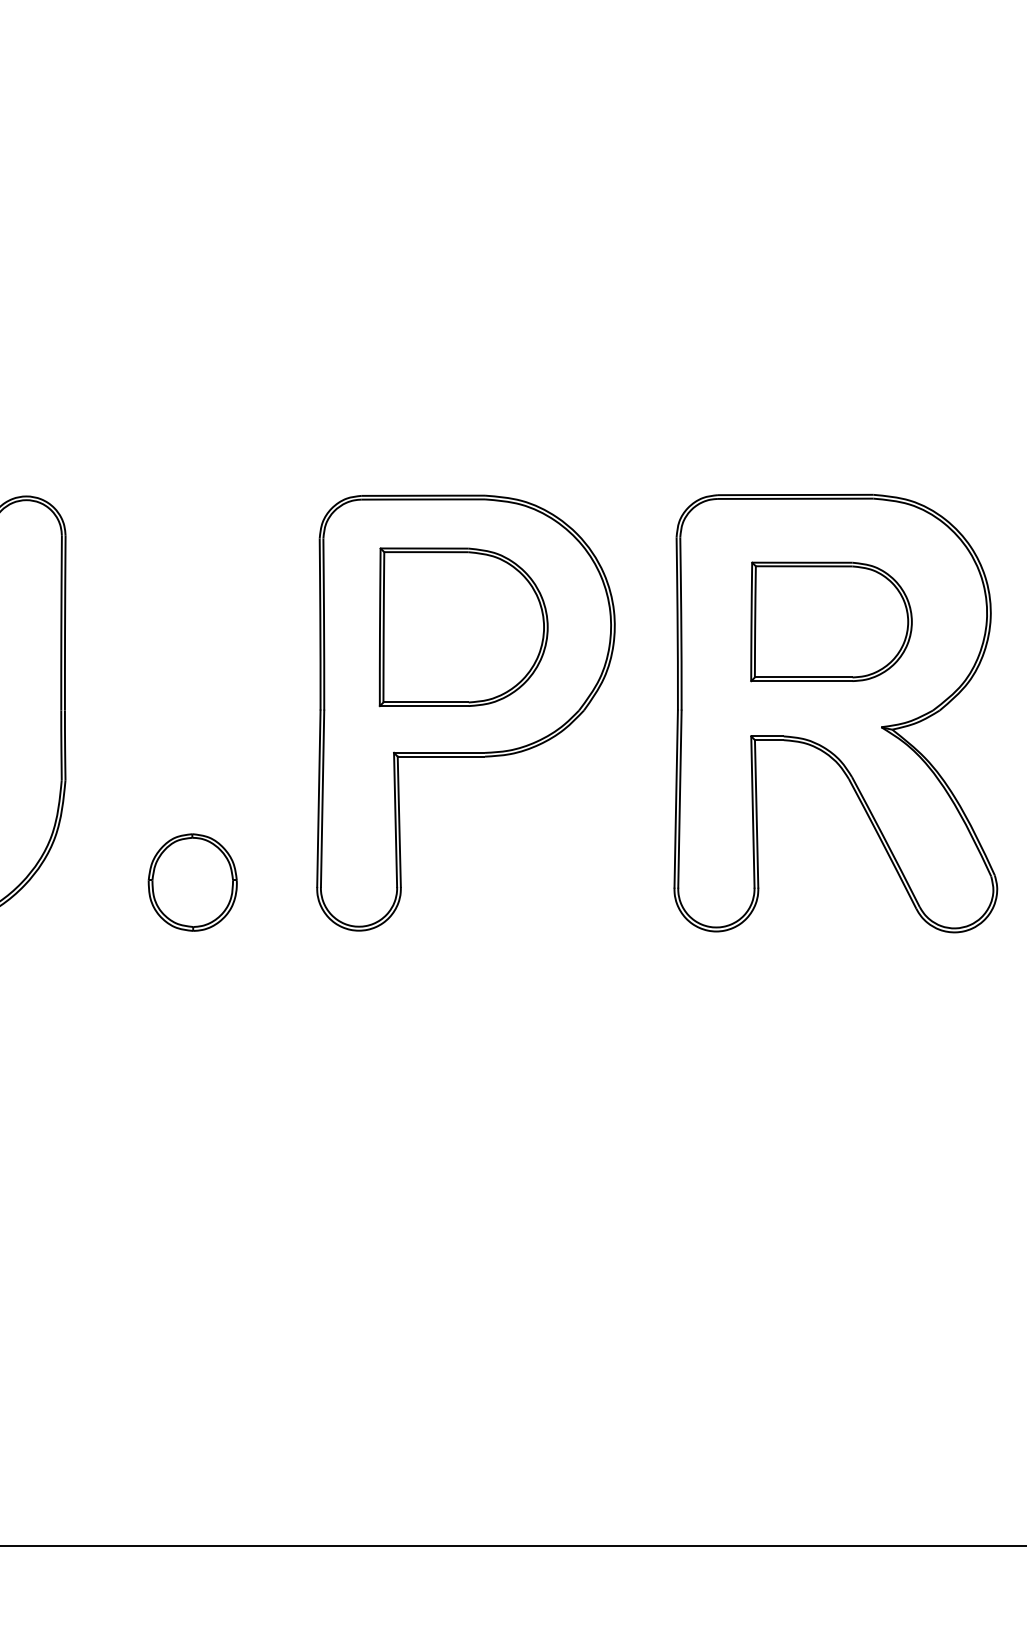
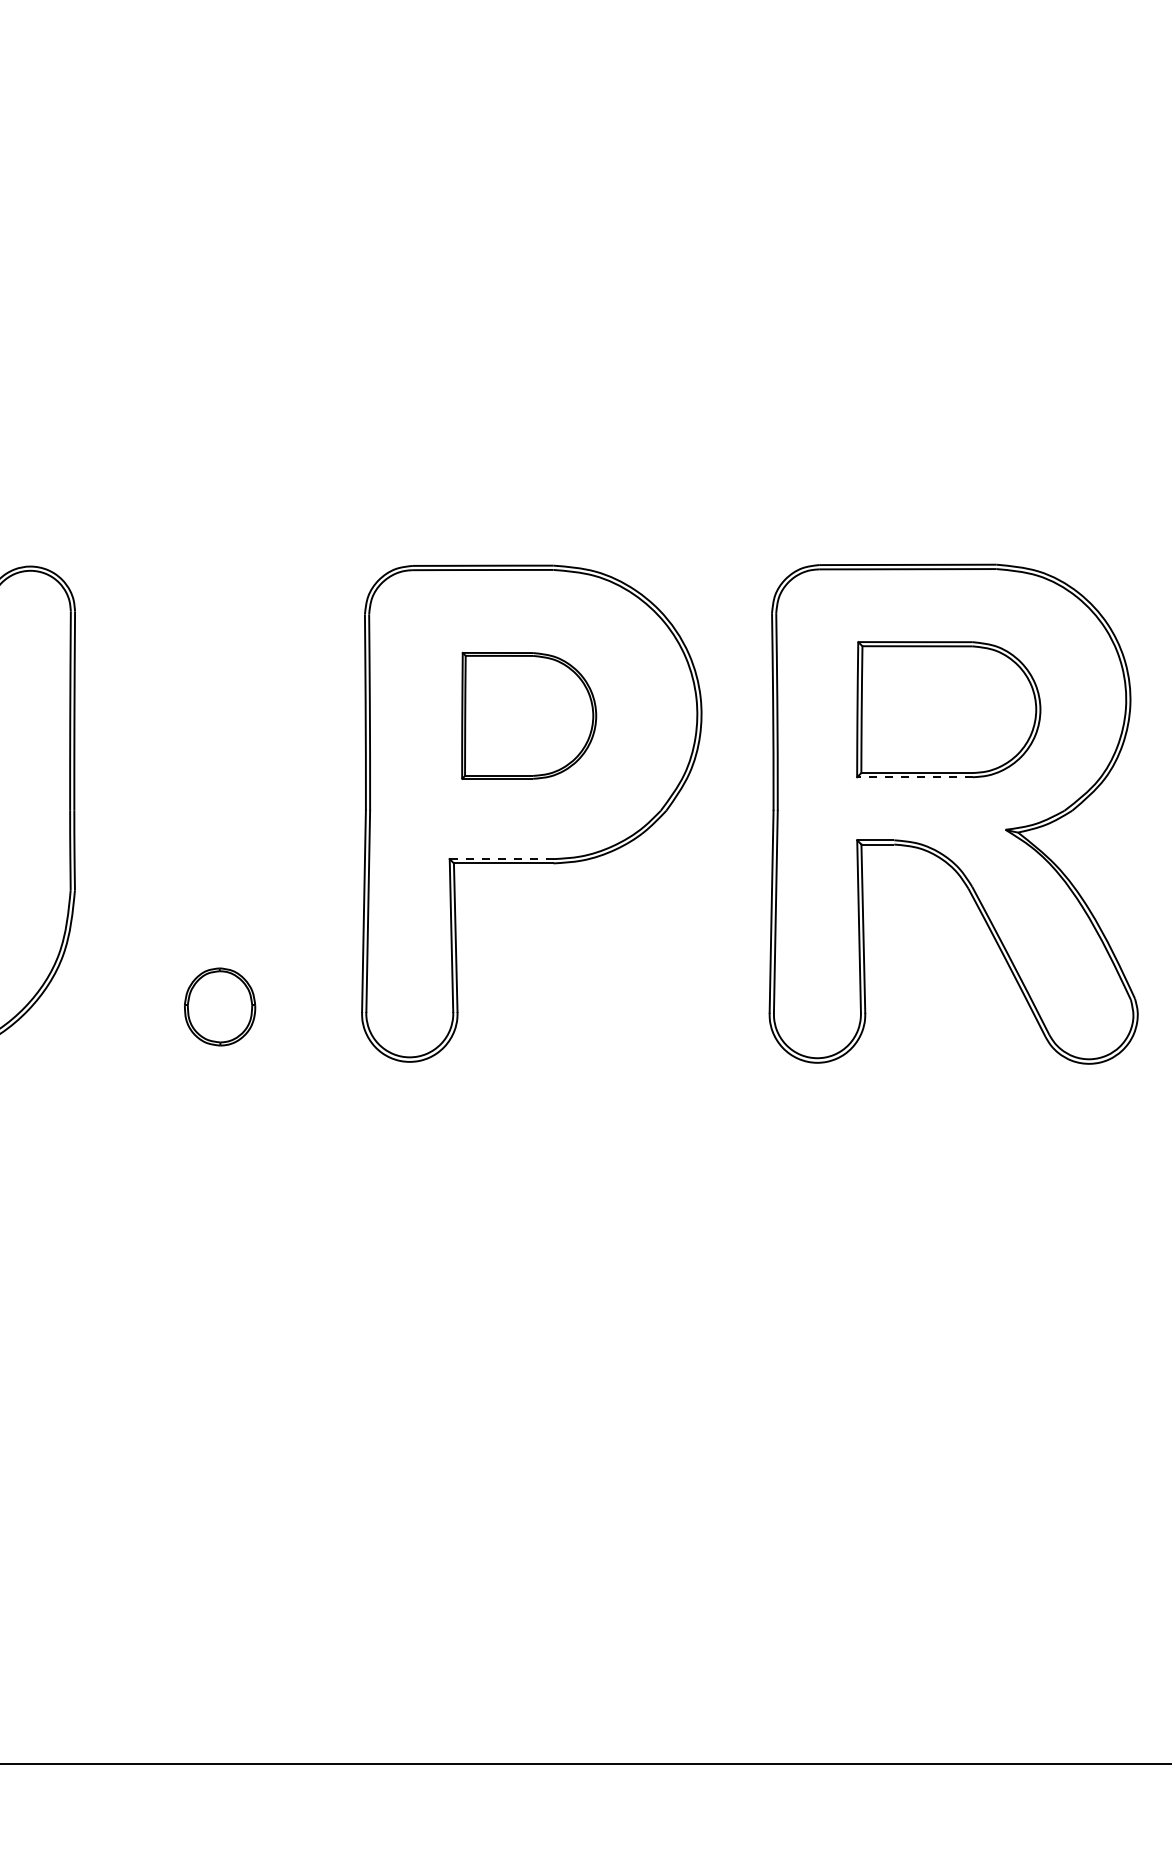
part: (463, 627) -> (528, 716), size x0.7
line: (800, 681) -> (913, 777), solid -> dashed
line: (439, 752) -> (501, 858), solid -> dashed
part: (192, 882) -> (219, 1006), size x0.7

